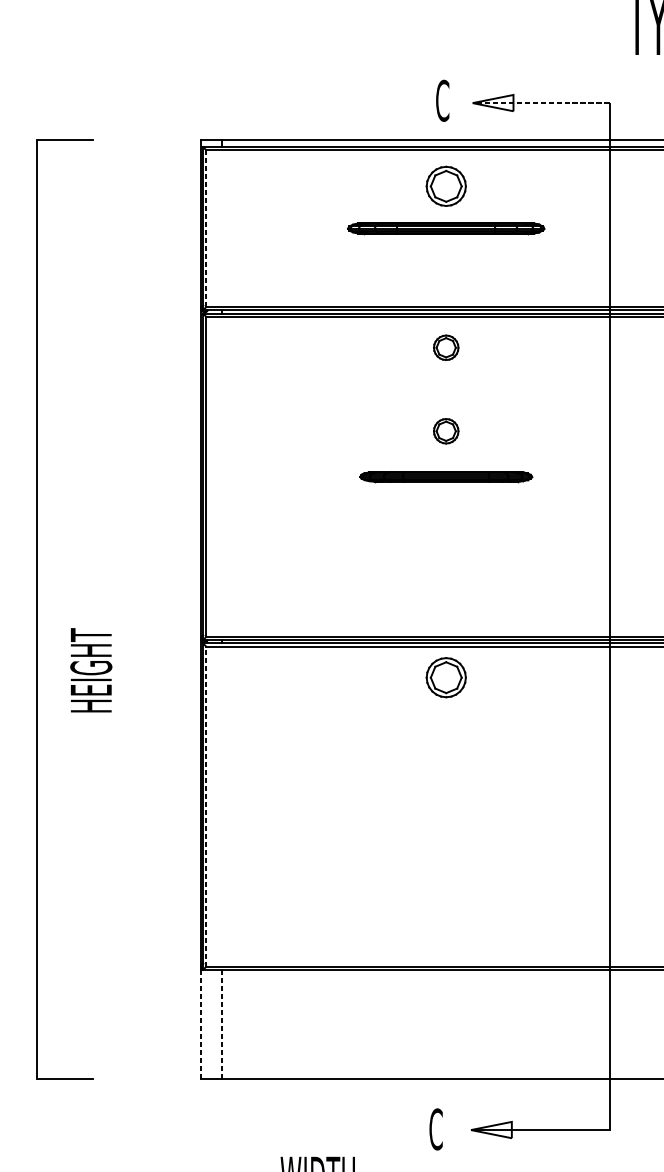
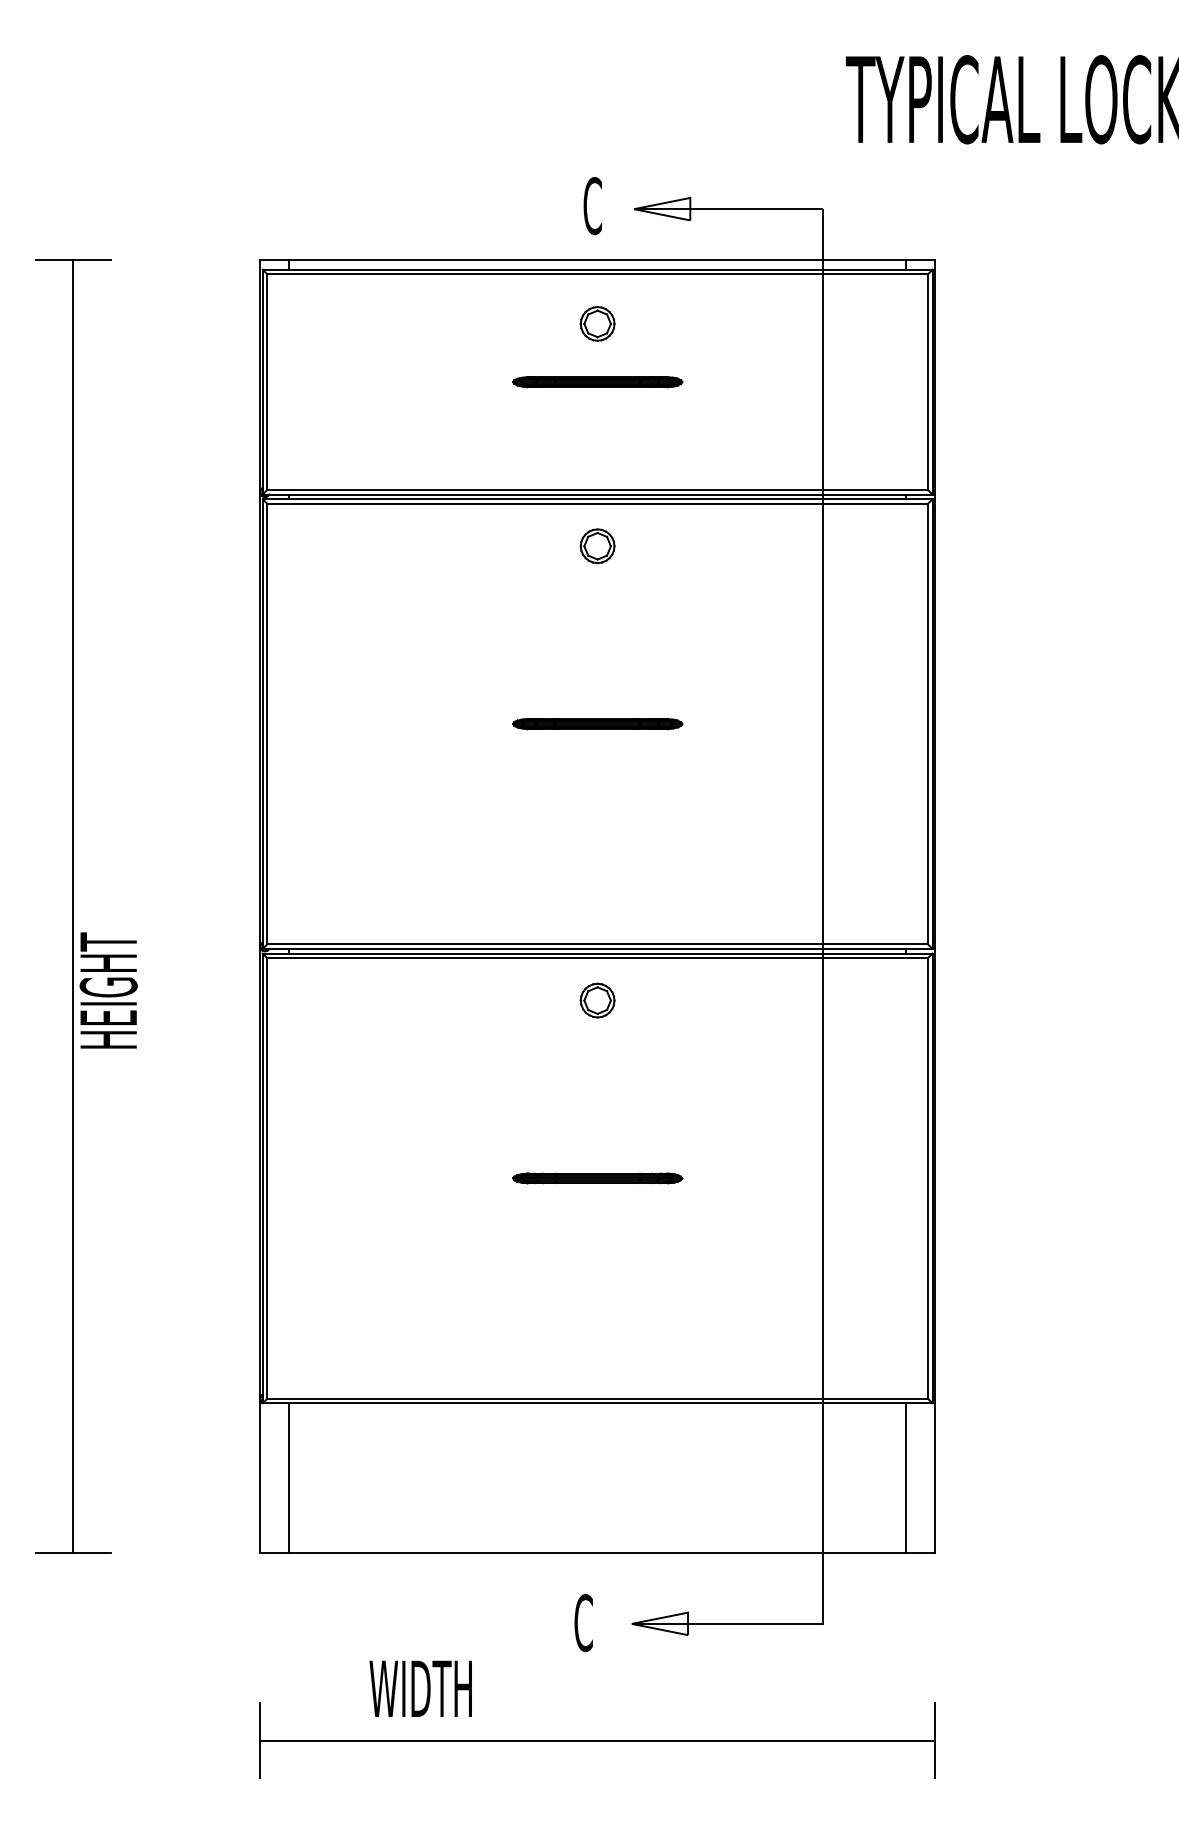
line: (540, 103) -> (727, 209), dashed -> solid
part: (446, 186) -> (597, 323), size x0.62
line: (206, 228) -> (267, 382), dashed -> solid
part: (446, 228) -> (597, 382), size x0.62
part: (446, 431) -> (597, 661), removed
part: (446, 477) -> (597, 724), size x0.71
line: (37, 609) -> (73, 906), moved
part: (446, 677) -> (597, 1000), size x0.62
line: (206, 806) -> (267, 1177), dashed -> solid
part: (446, 806) -> (597, 1178), added
line: (201, 1024) -> (260, 1478), dashed -> solid
line: (221, 1024) -> (288, 1478), dashed -> solid

